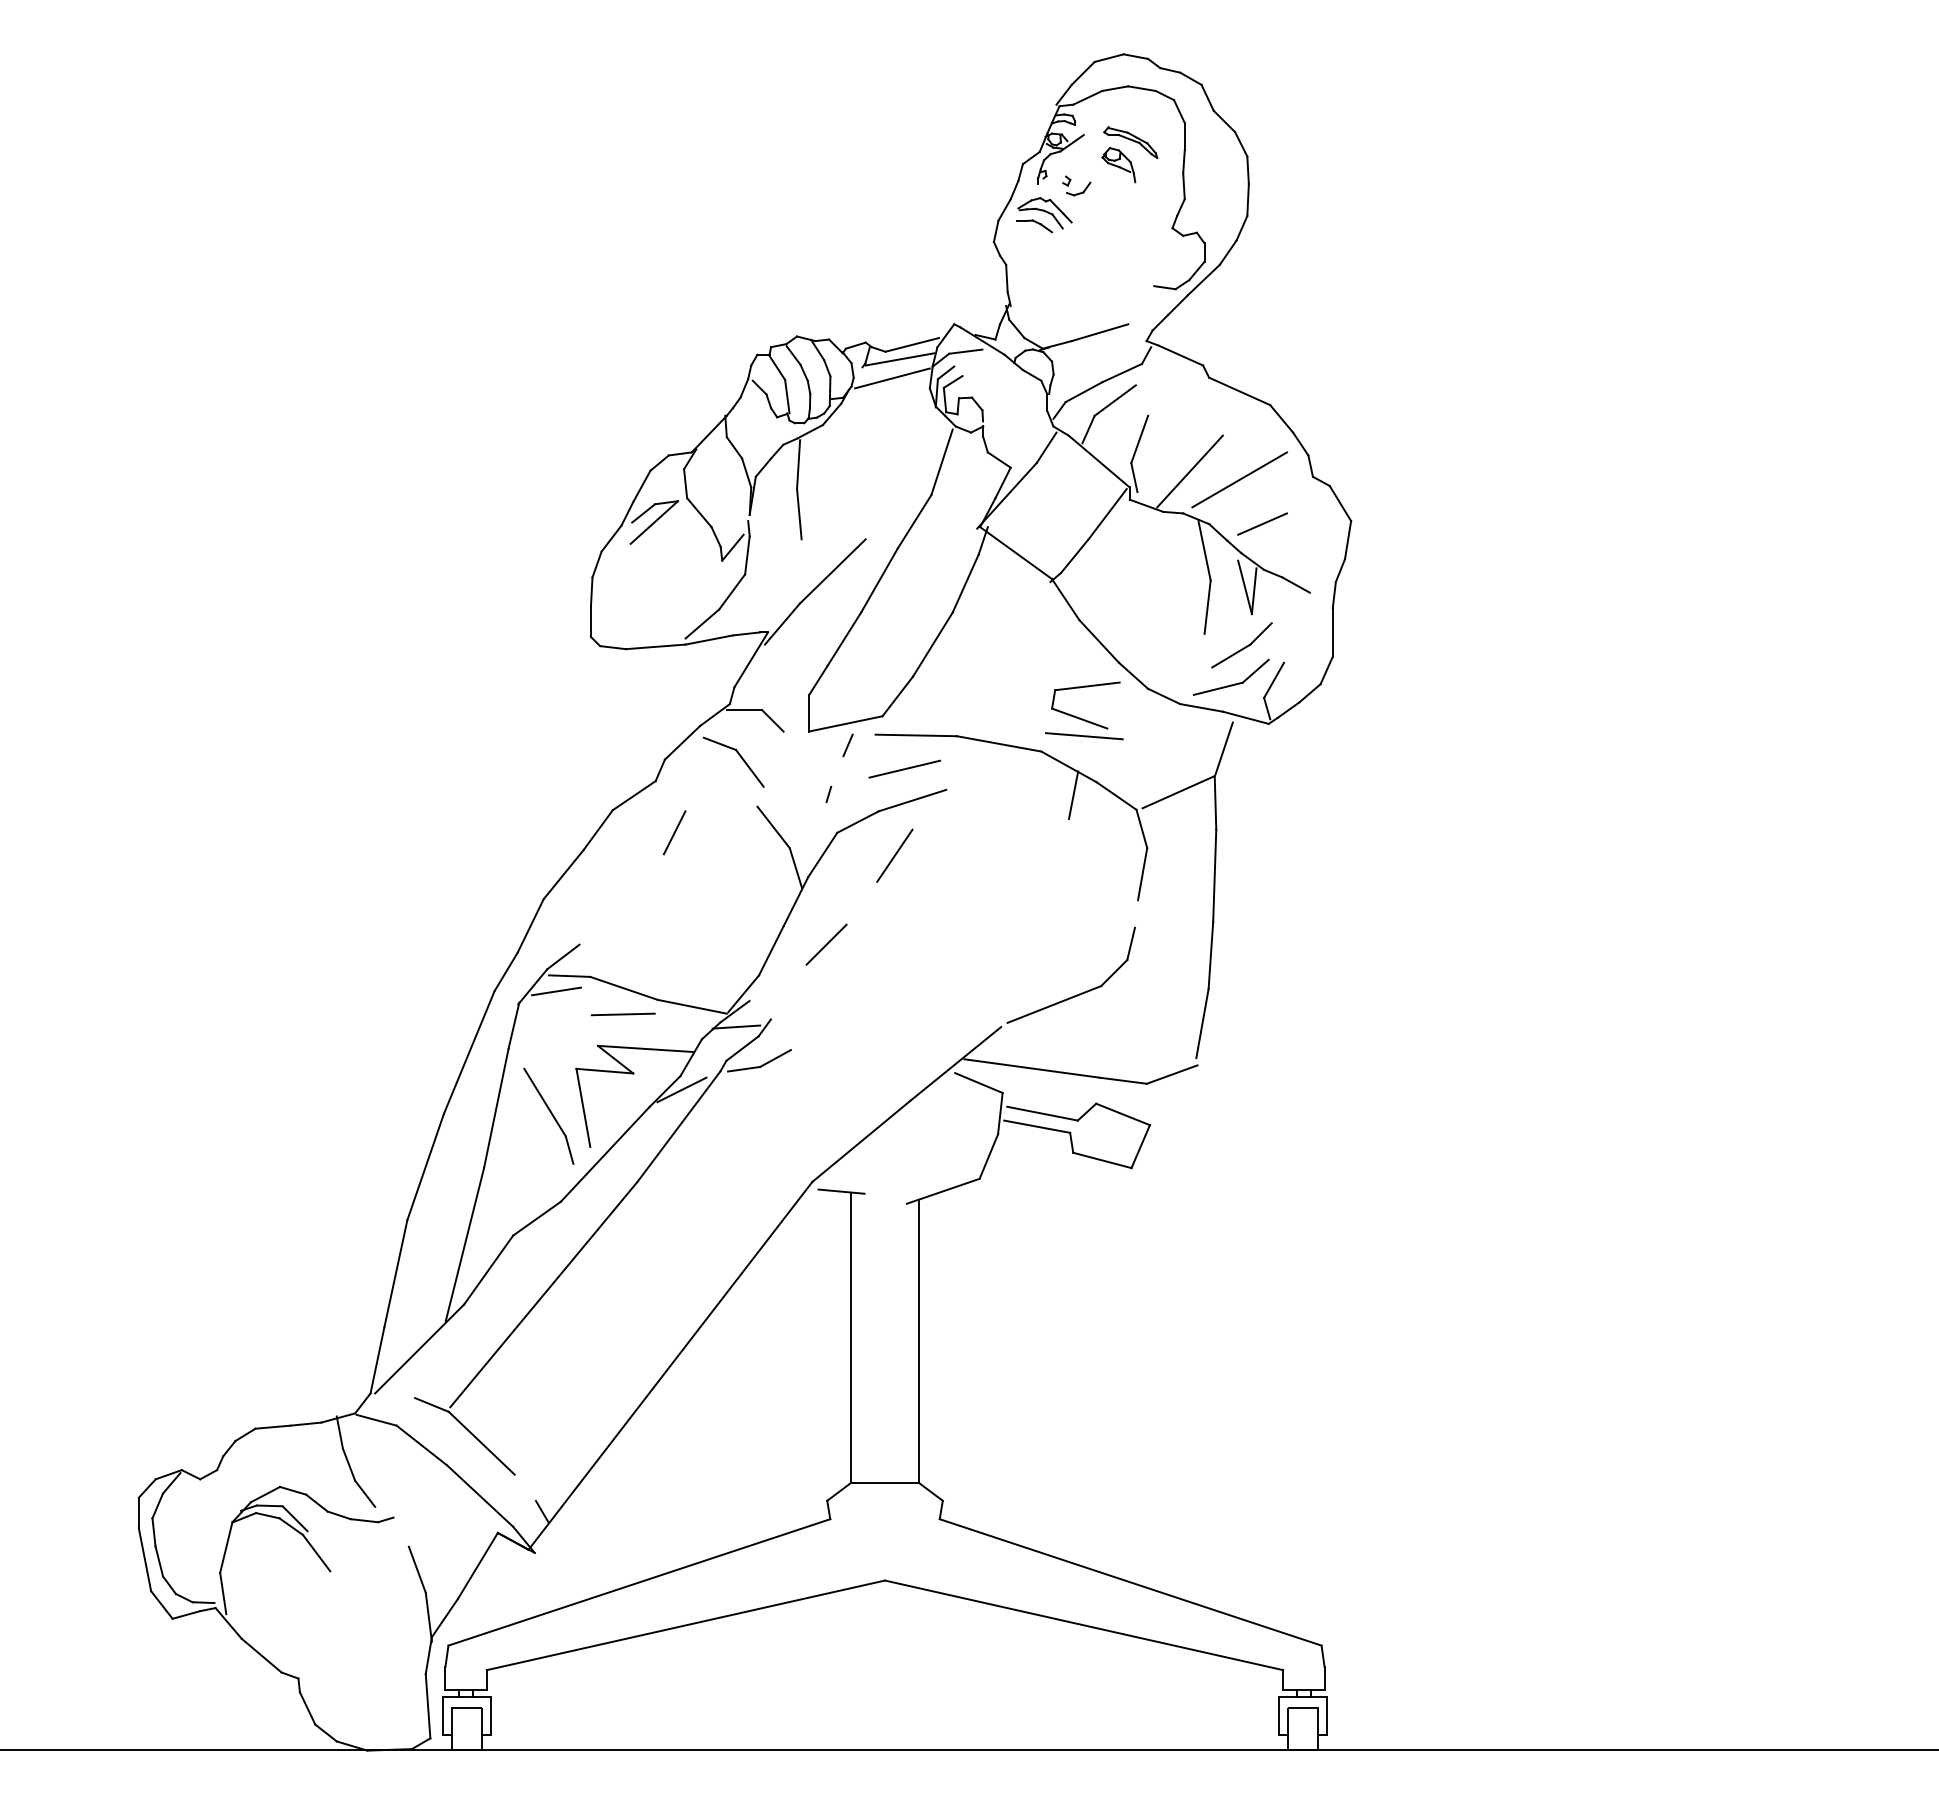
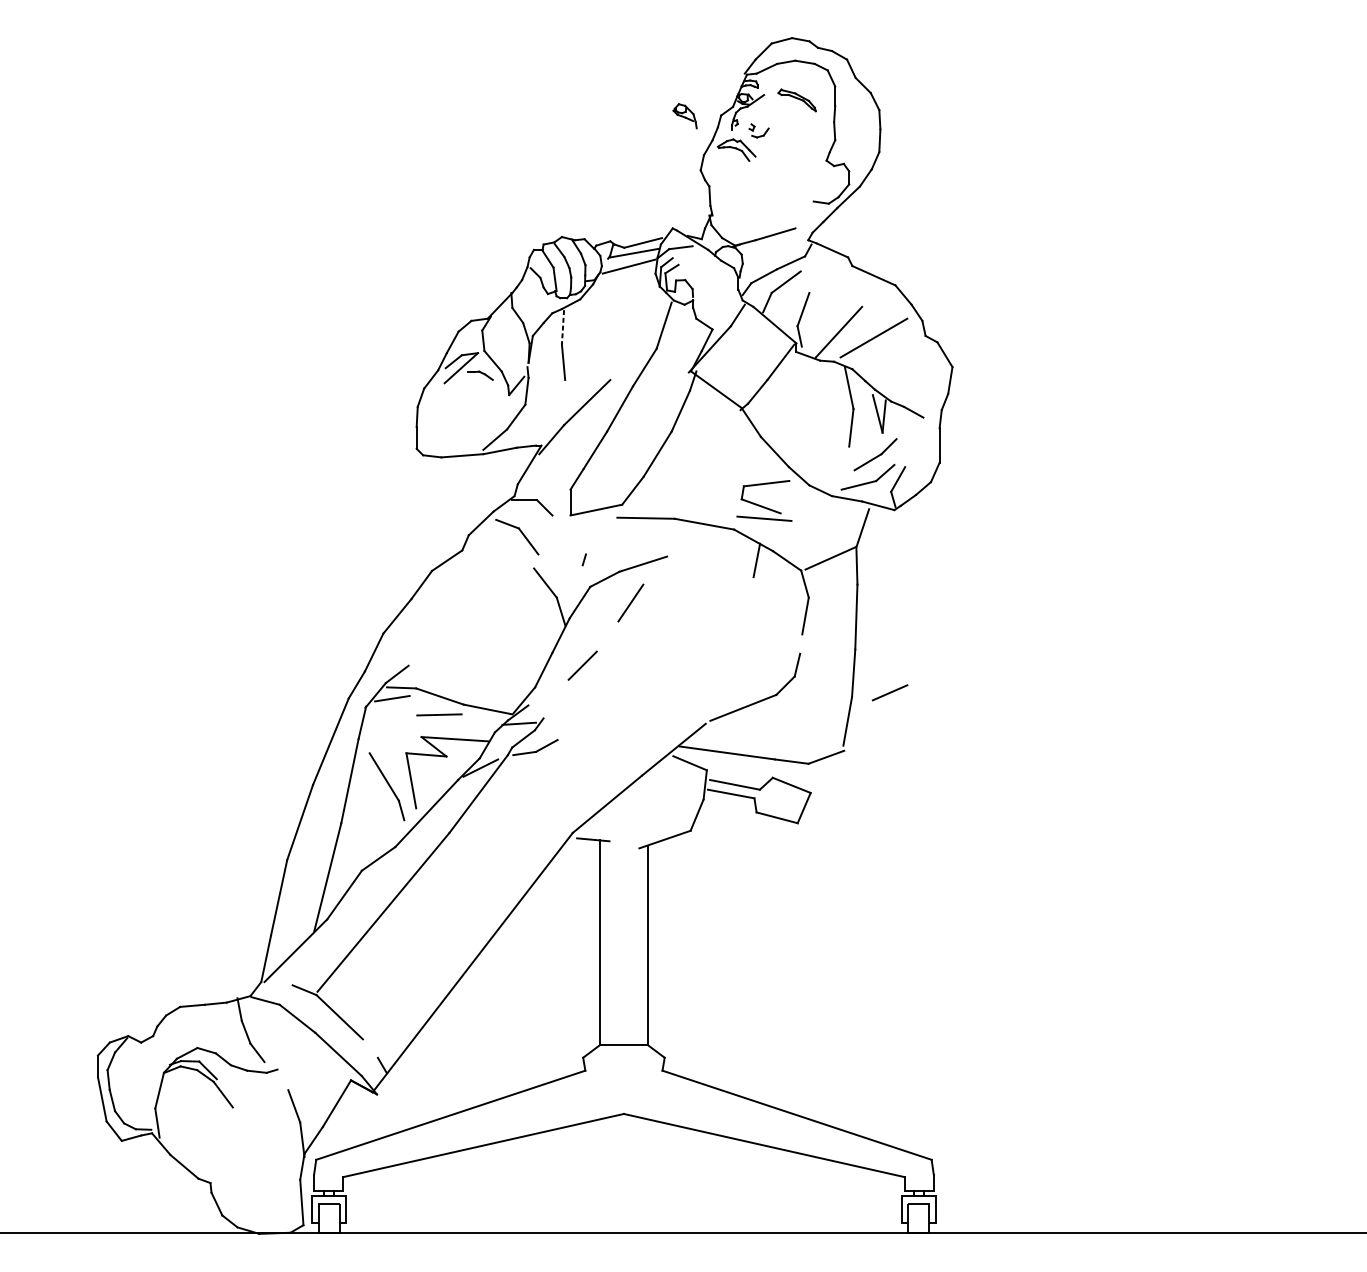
part: (1118, 165) -> (684, 116), moved
part: (1034, 226) -> (480, 375), moved
line: (798, 465) -> (562, 327), solid -> dashed
line: (1262, 523) -> (890, 692), moved
line: (847, 745) -> (597, 525), removed
line: (904, 768) -> (637, 541), removed
line: (674, 832) -> (475, 586), removed

